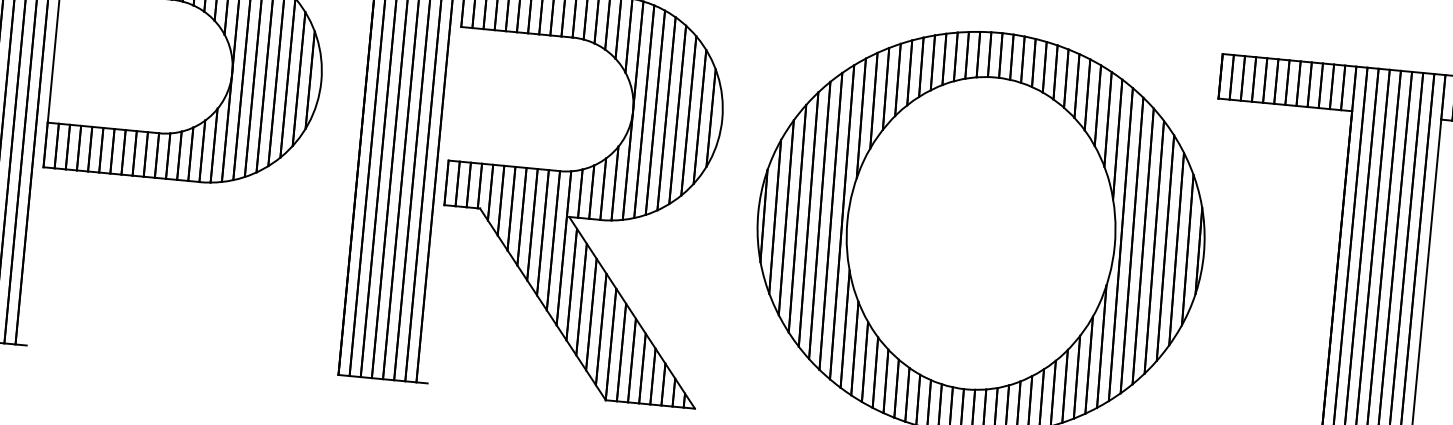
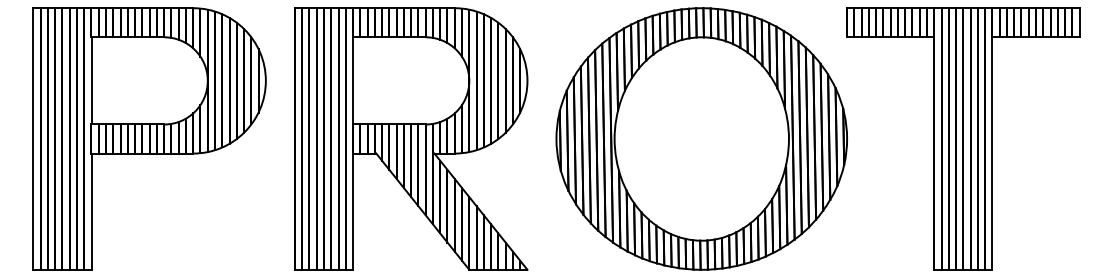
line: (455, 93) -> (353, 80), added
line: (35, 256) -> (91, 211), added
line: (436, 294) -> (353, 211), added

